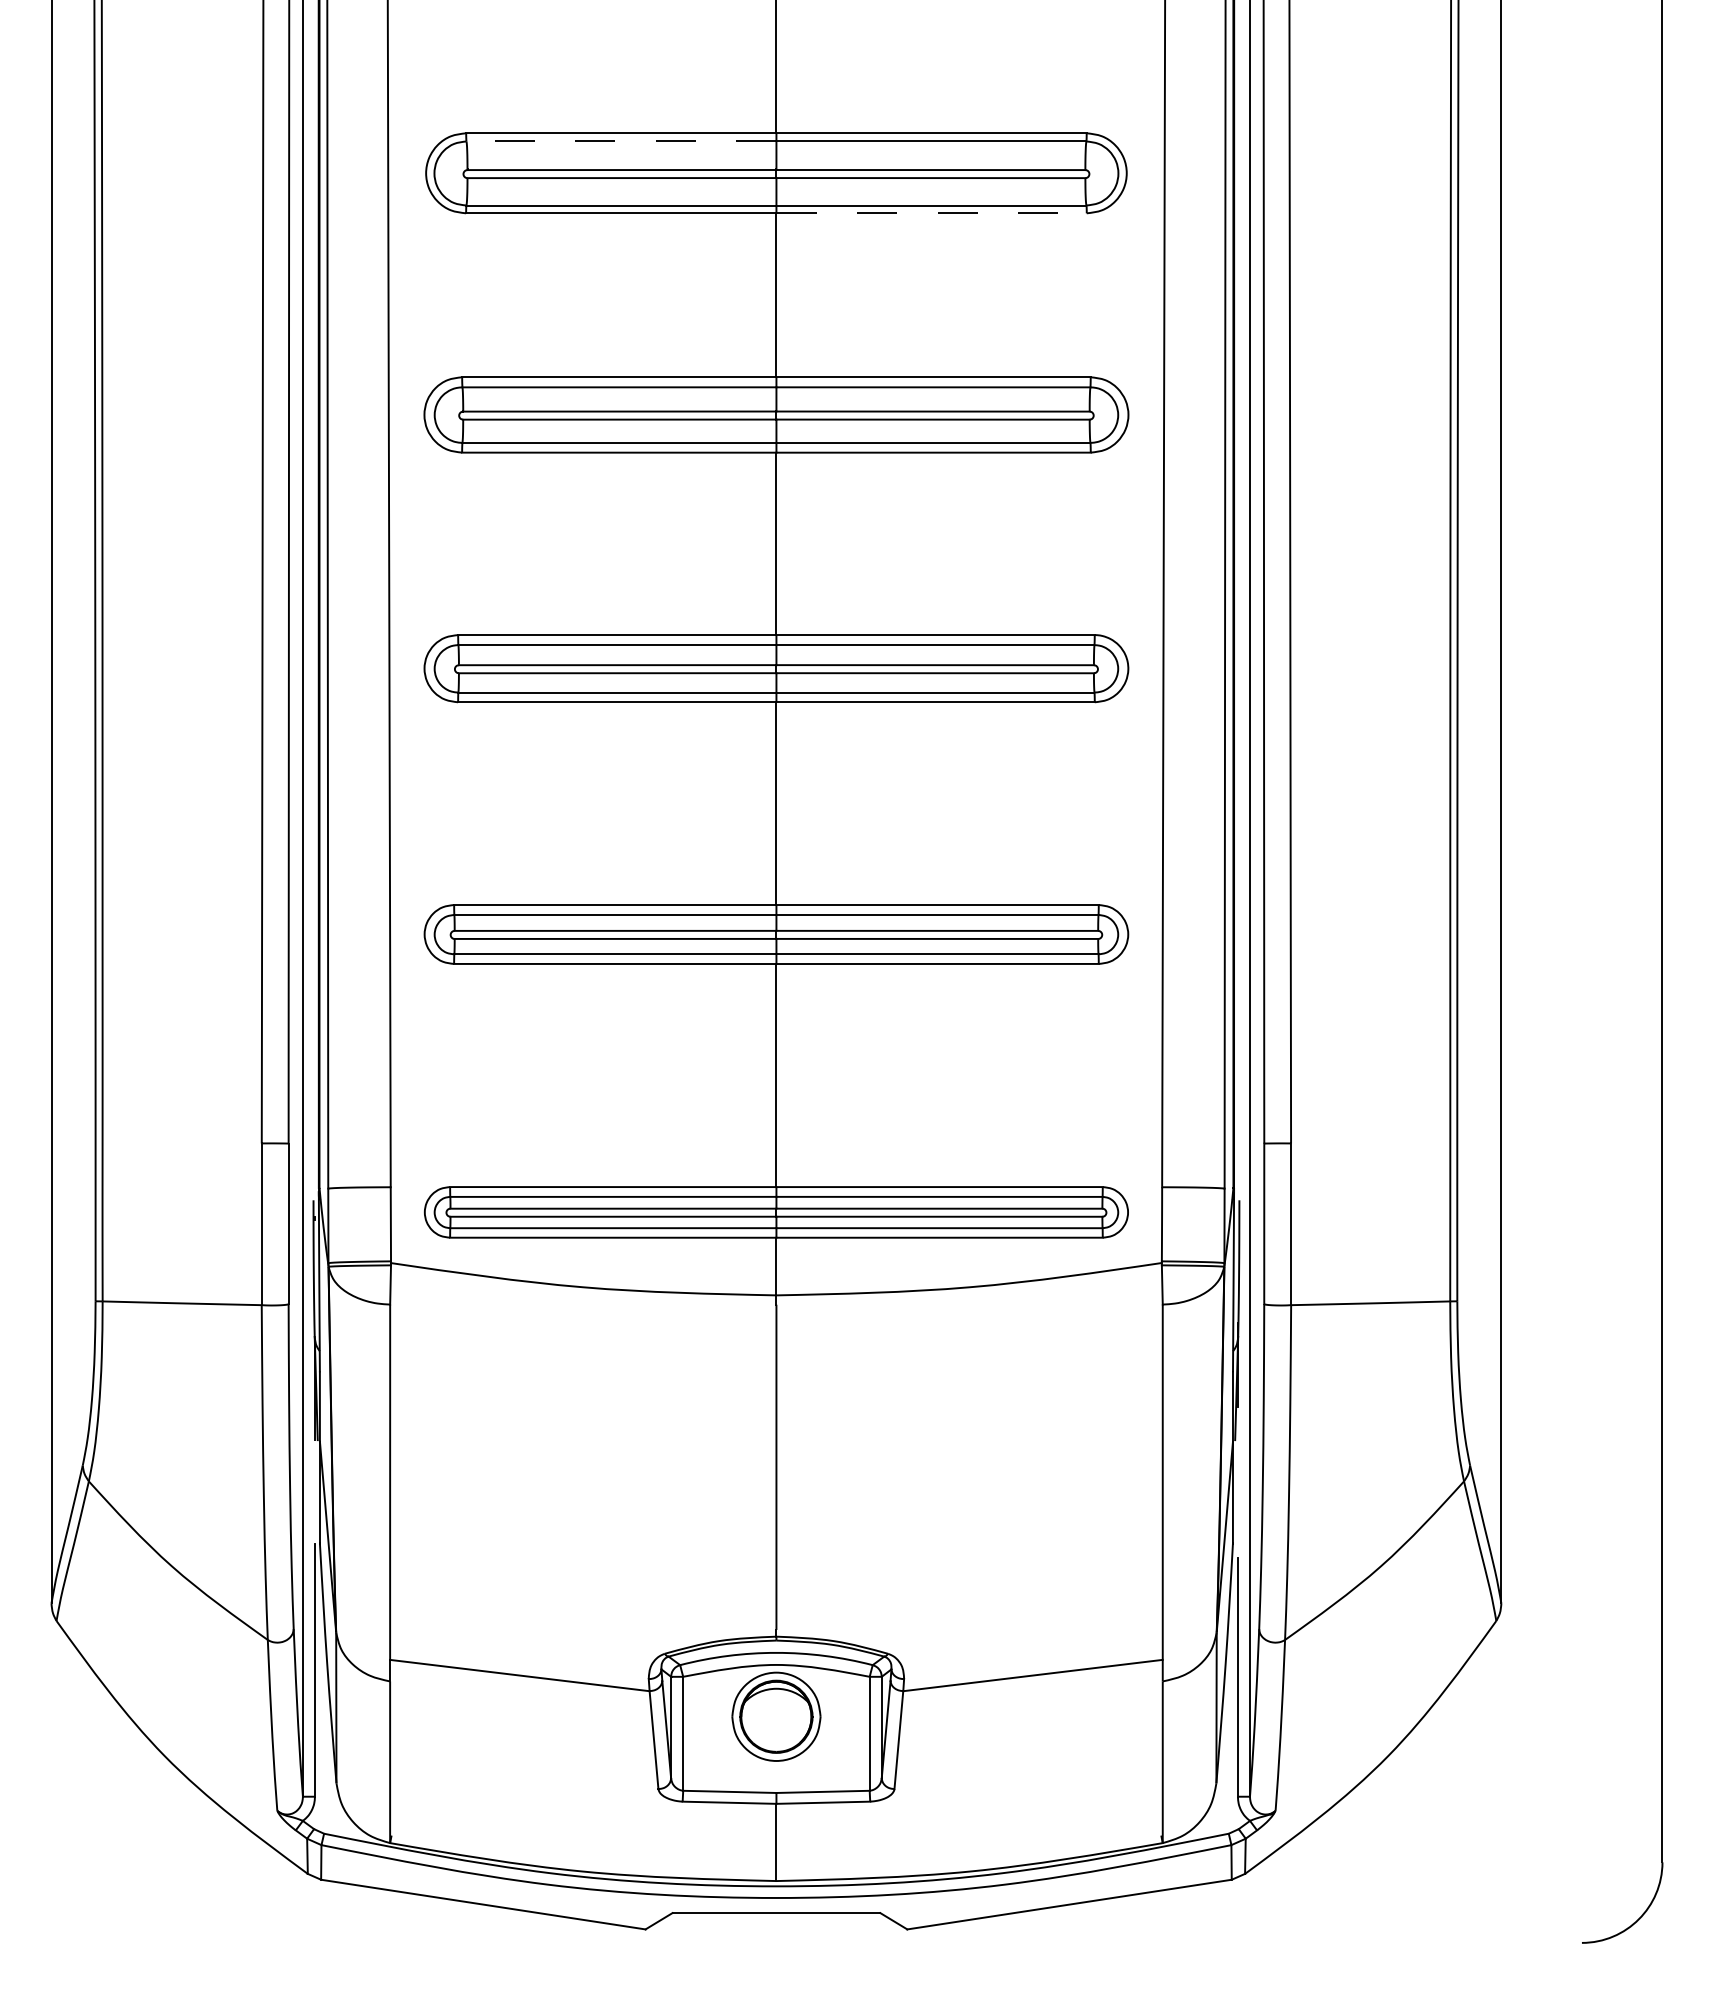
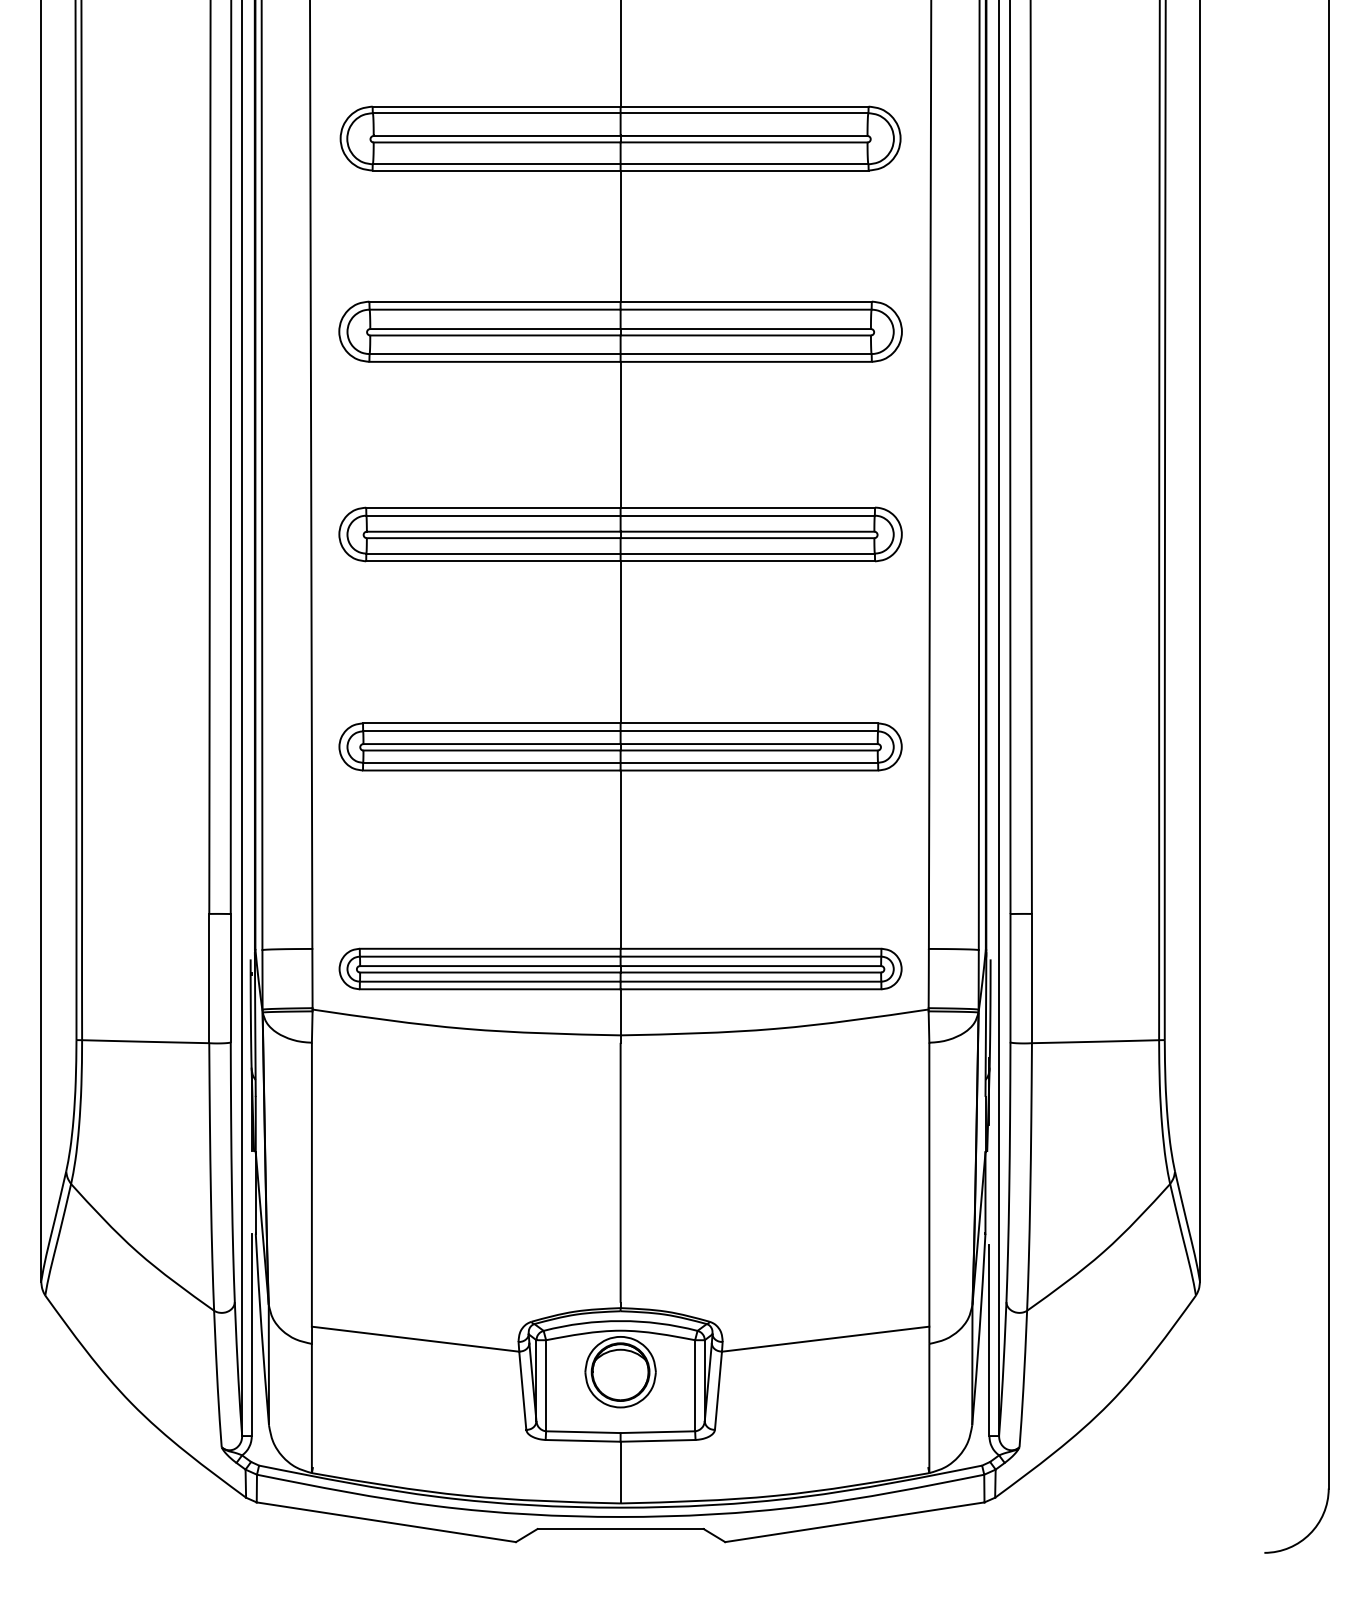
line: (621, 141) -> (496, 113), dashed -> solid
line: (932, 213) -> (745, 170), dashed -> solid

